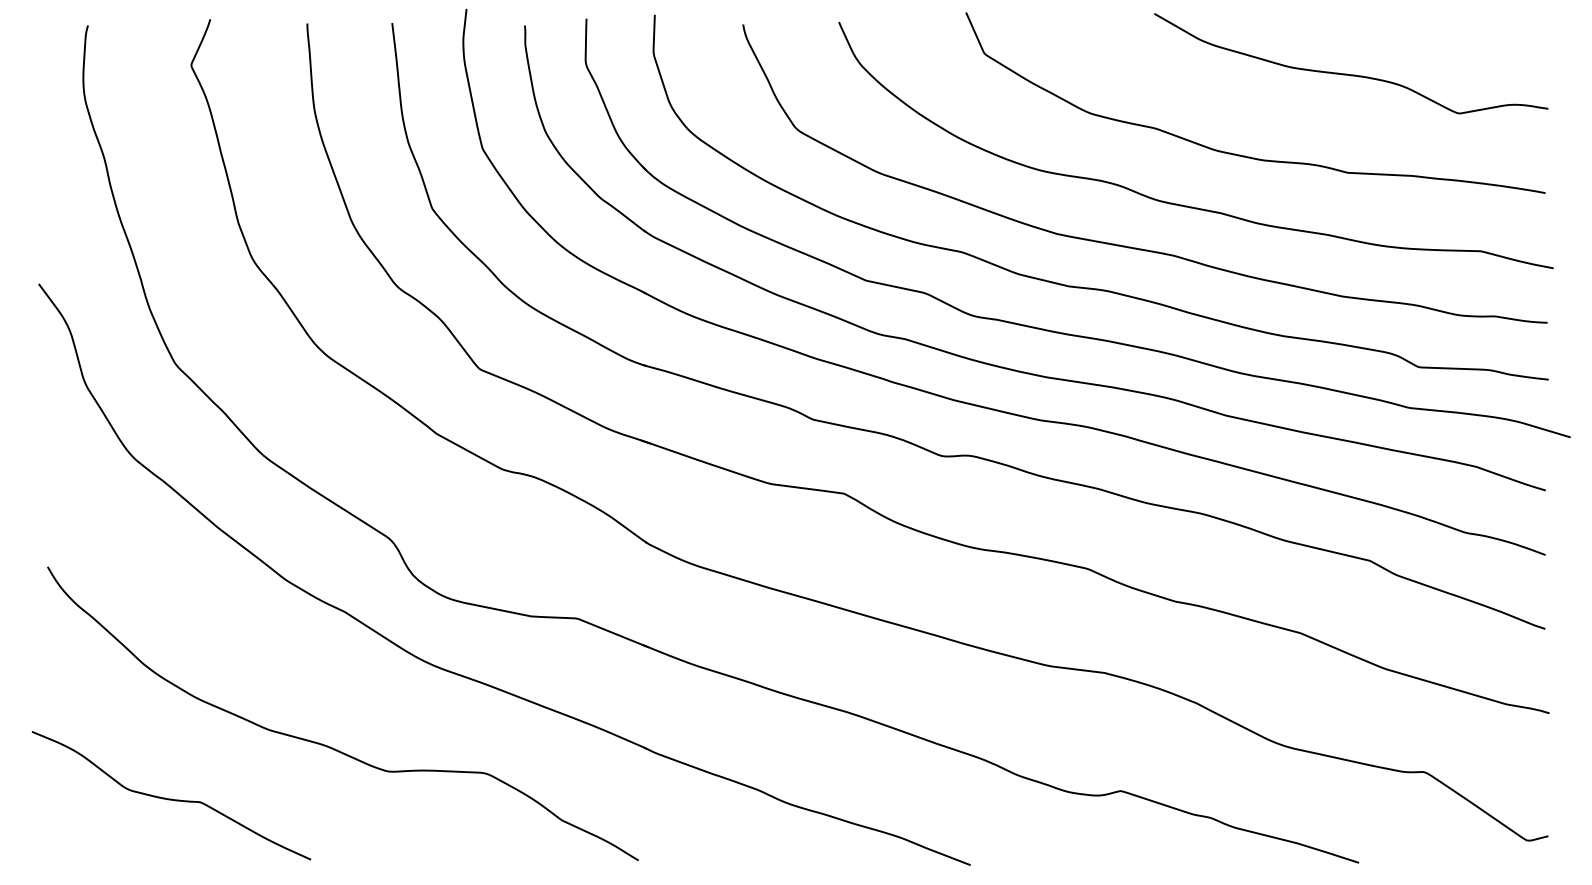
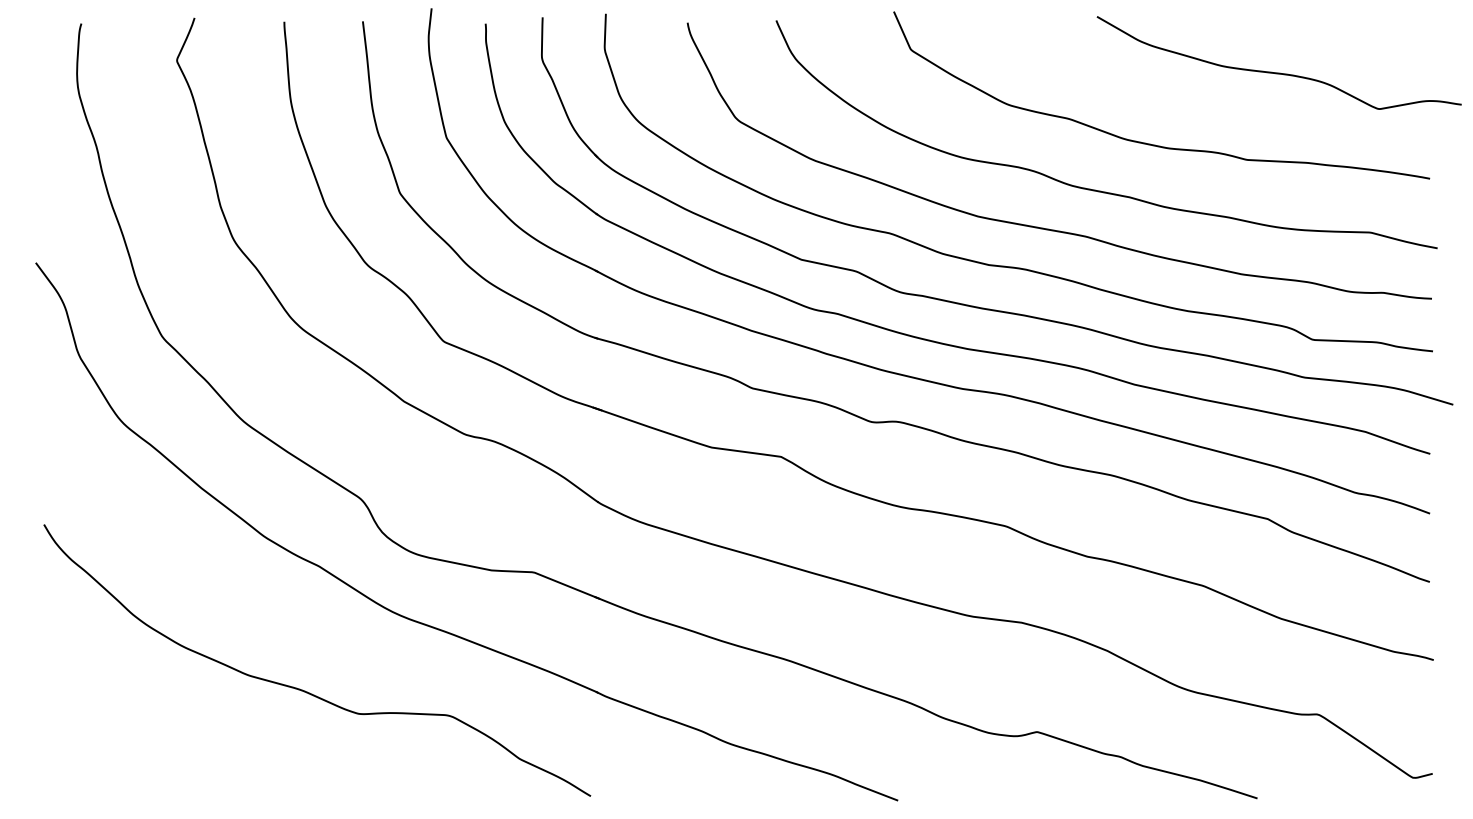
curve: (1350, 73) -> (1278, 72), moved
curve: (169, 798) -> (156, 738), removed

